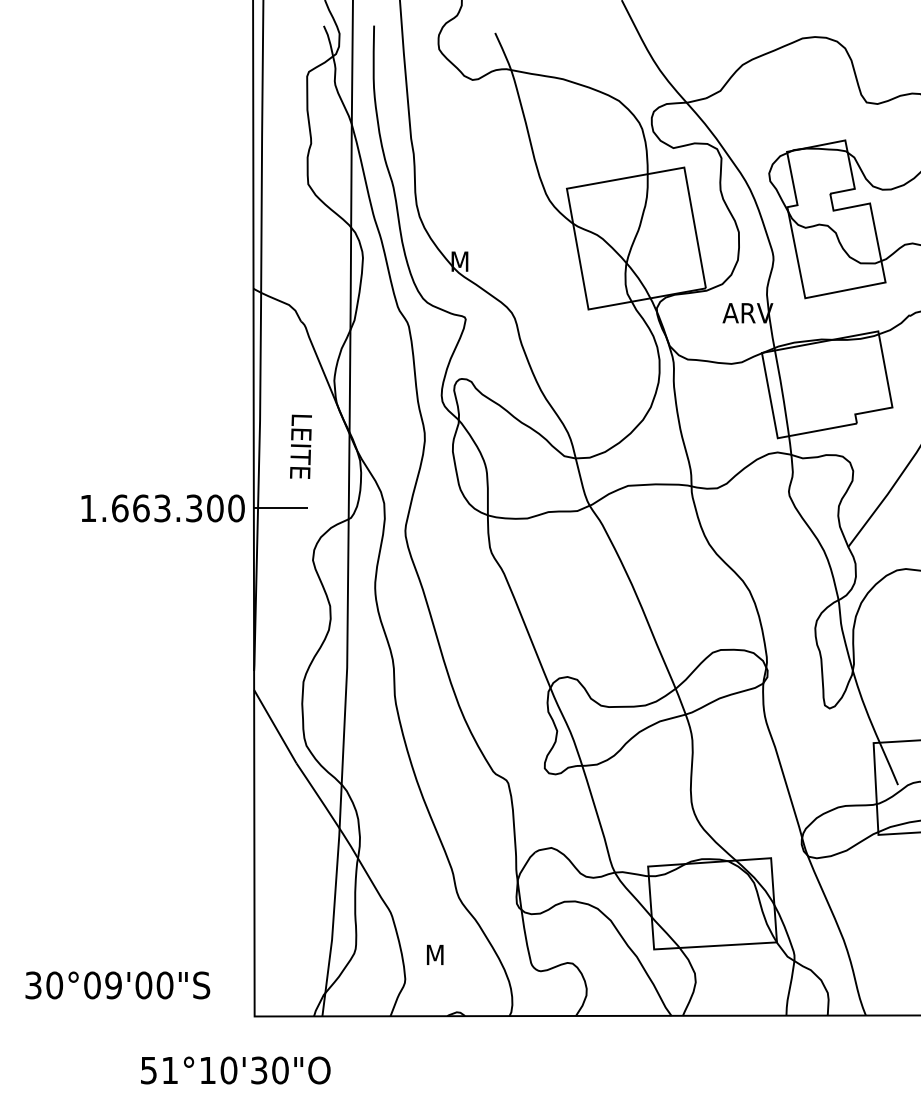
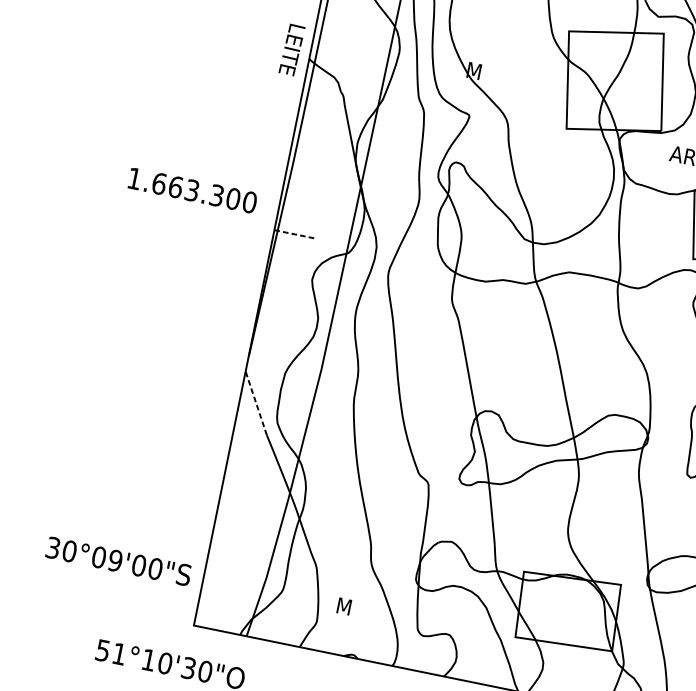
text: (300, 446) -> (291, 49), moved
text: (162, 508) -> (192, 190), moved
line: (280, 508) -> (295, 234), solid -> dashed
line: (274, 725) -> (255, 402), solid -> dashed
text: (117, 985) -> (118, 561), moved

